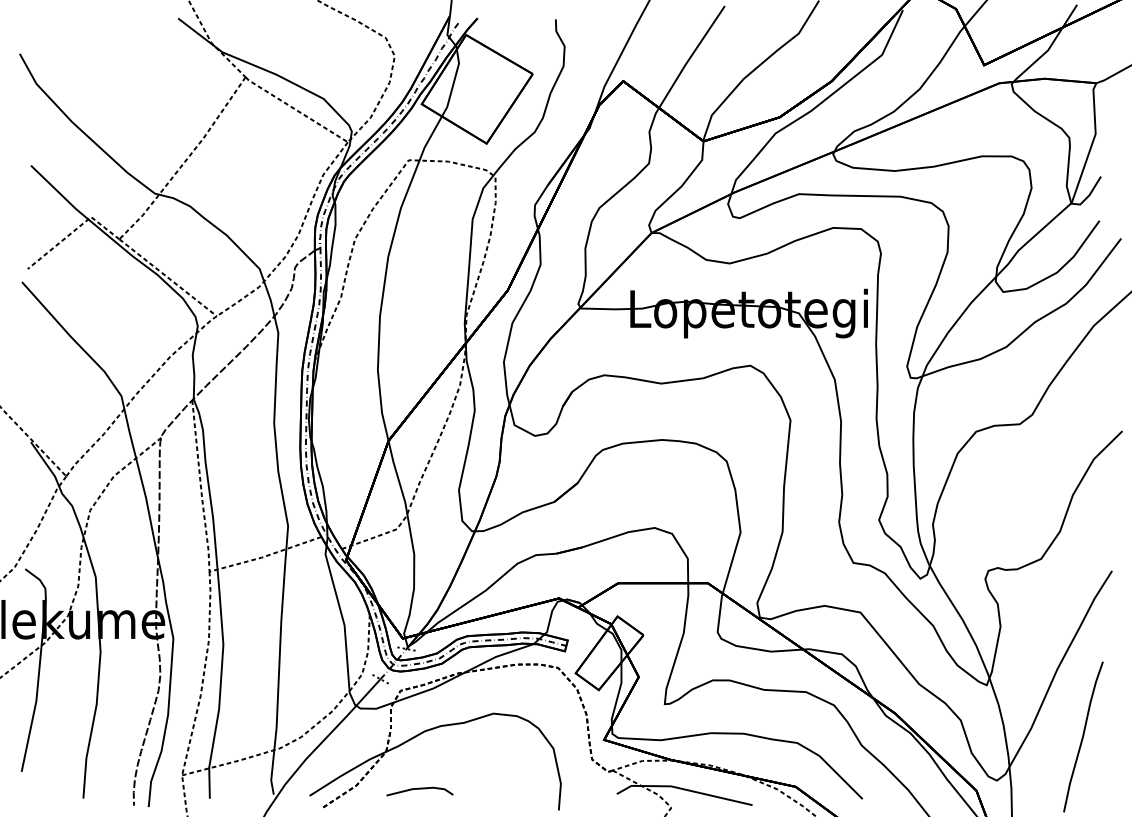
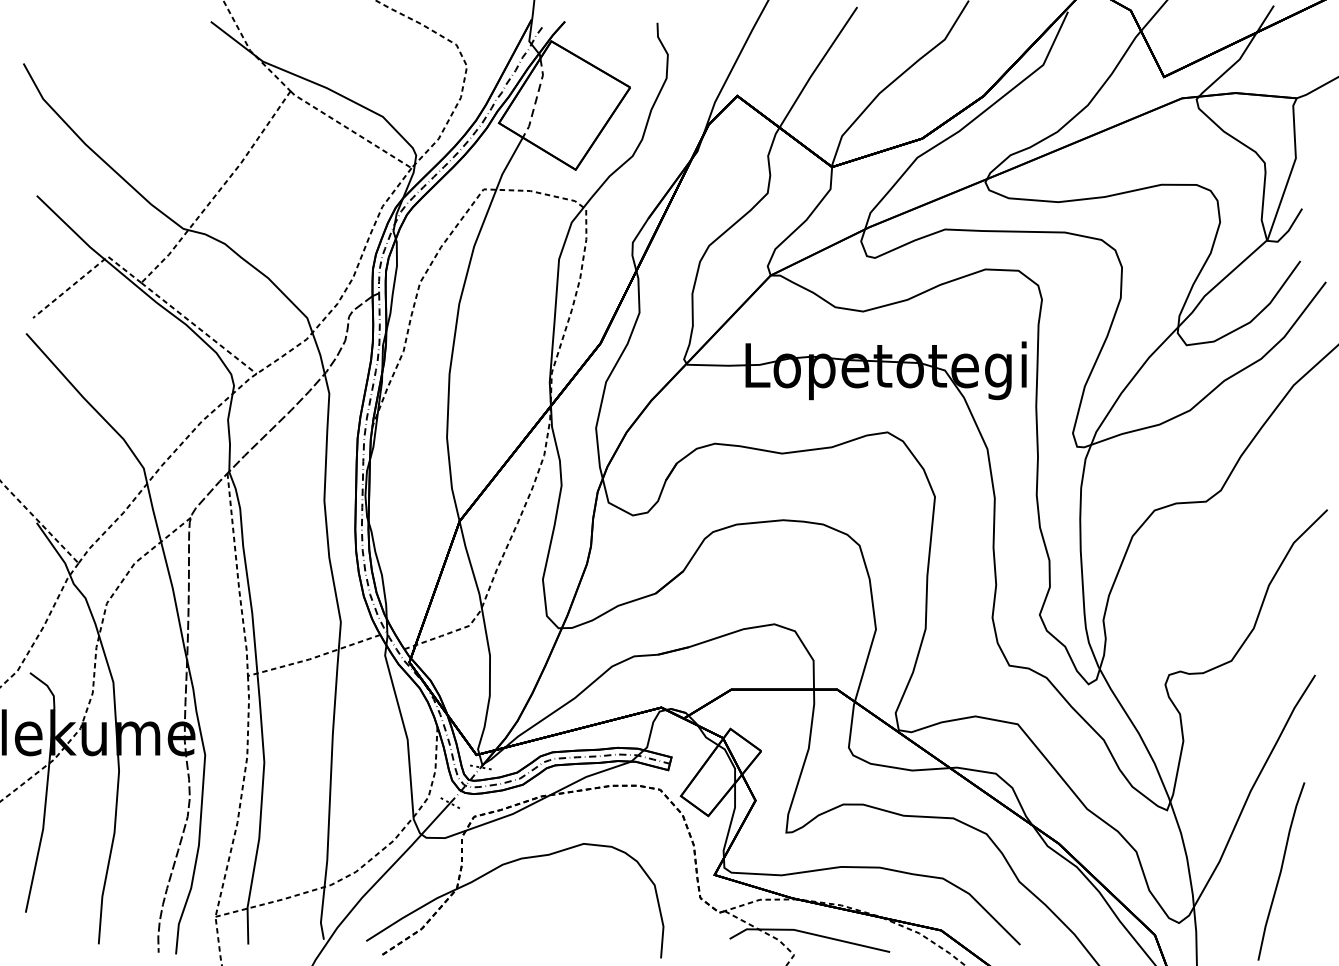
line: (453, 83) -> (536, 98), solid -> dashed
line: (419, 789) -> (496, 933), removed

